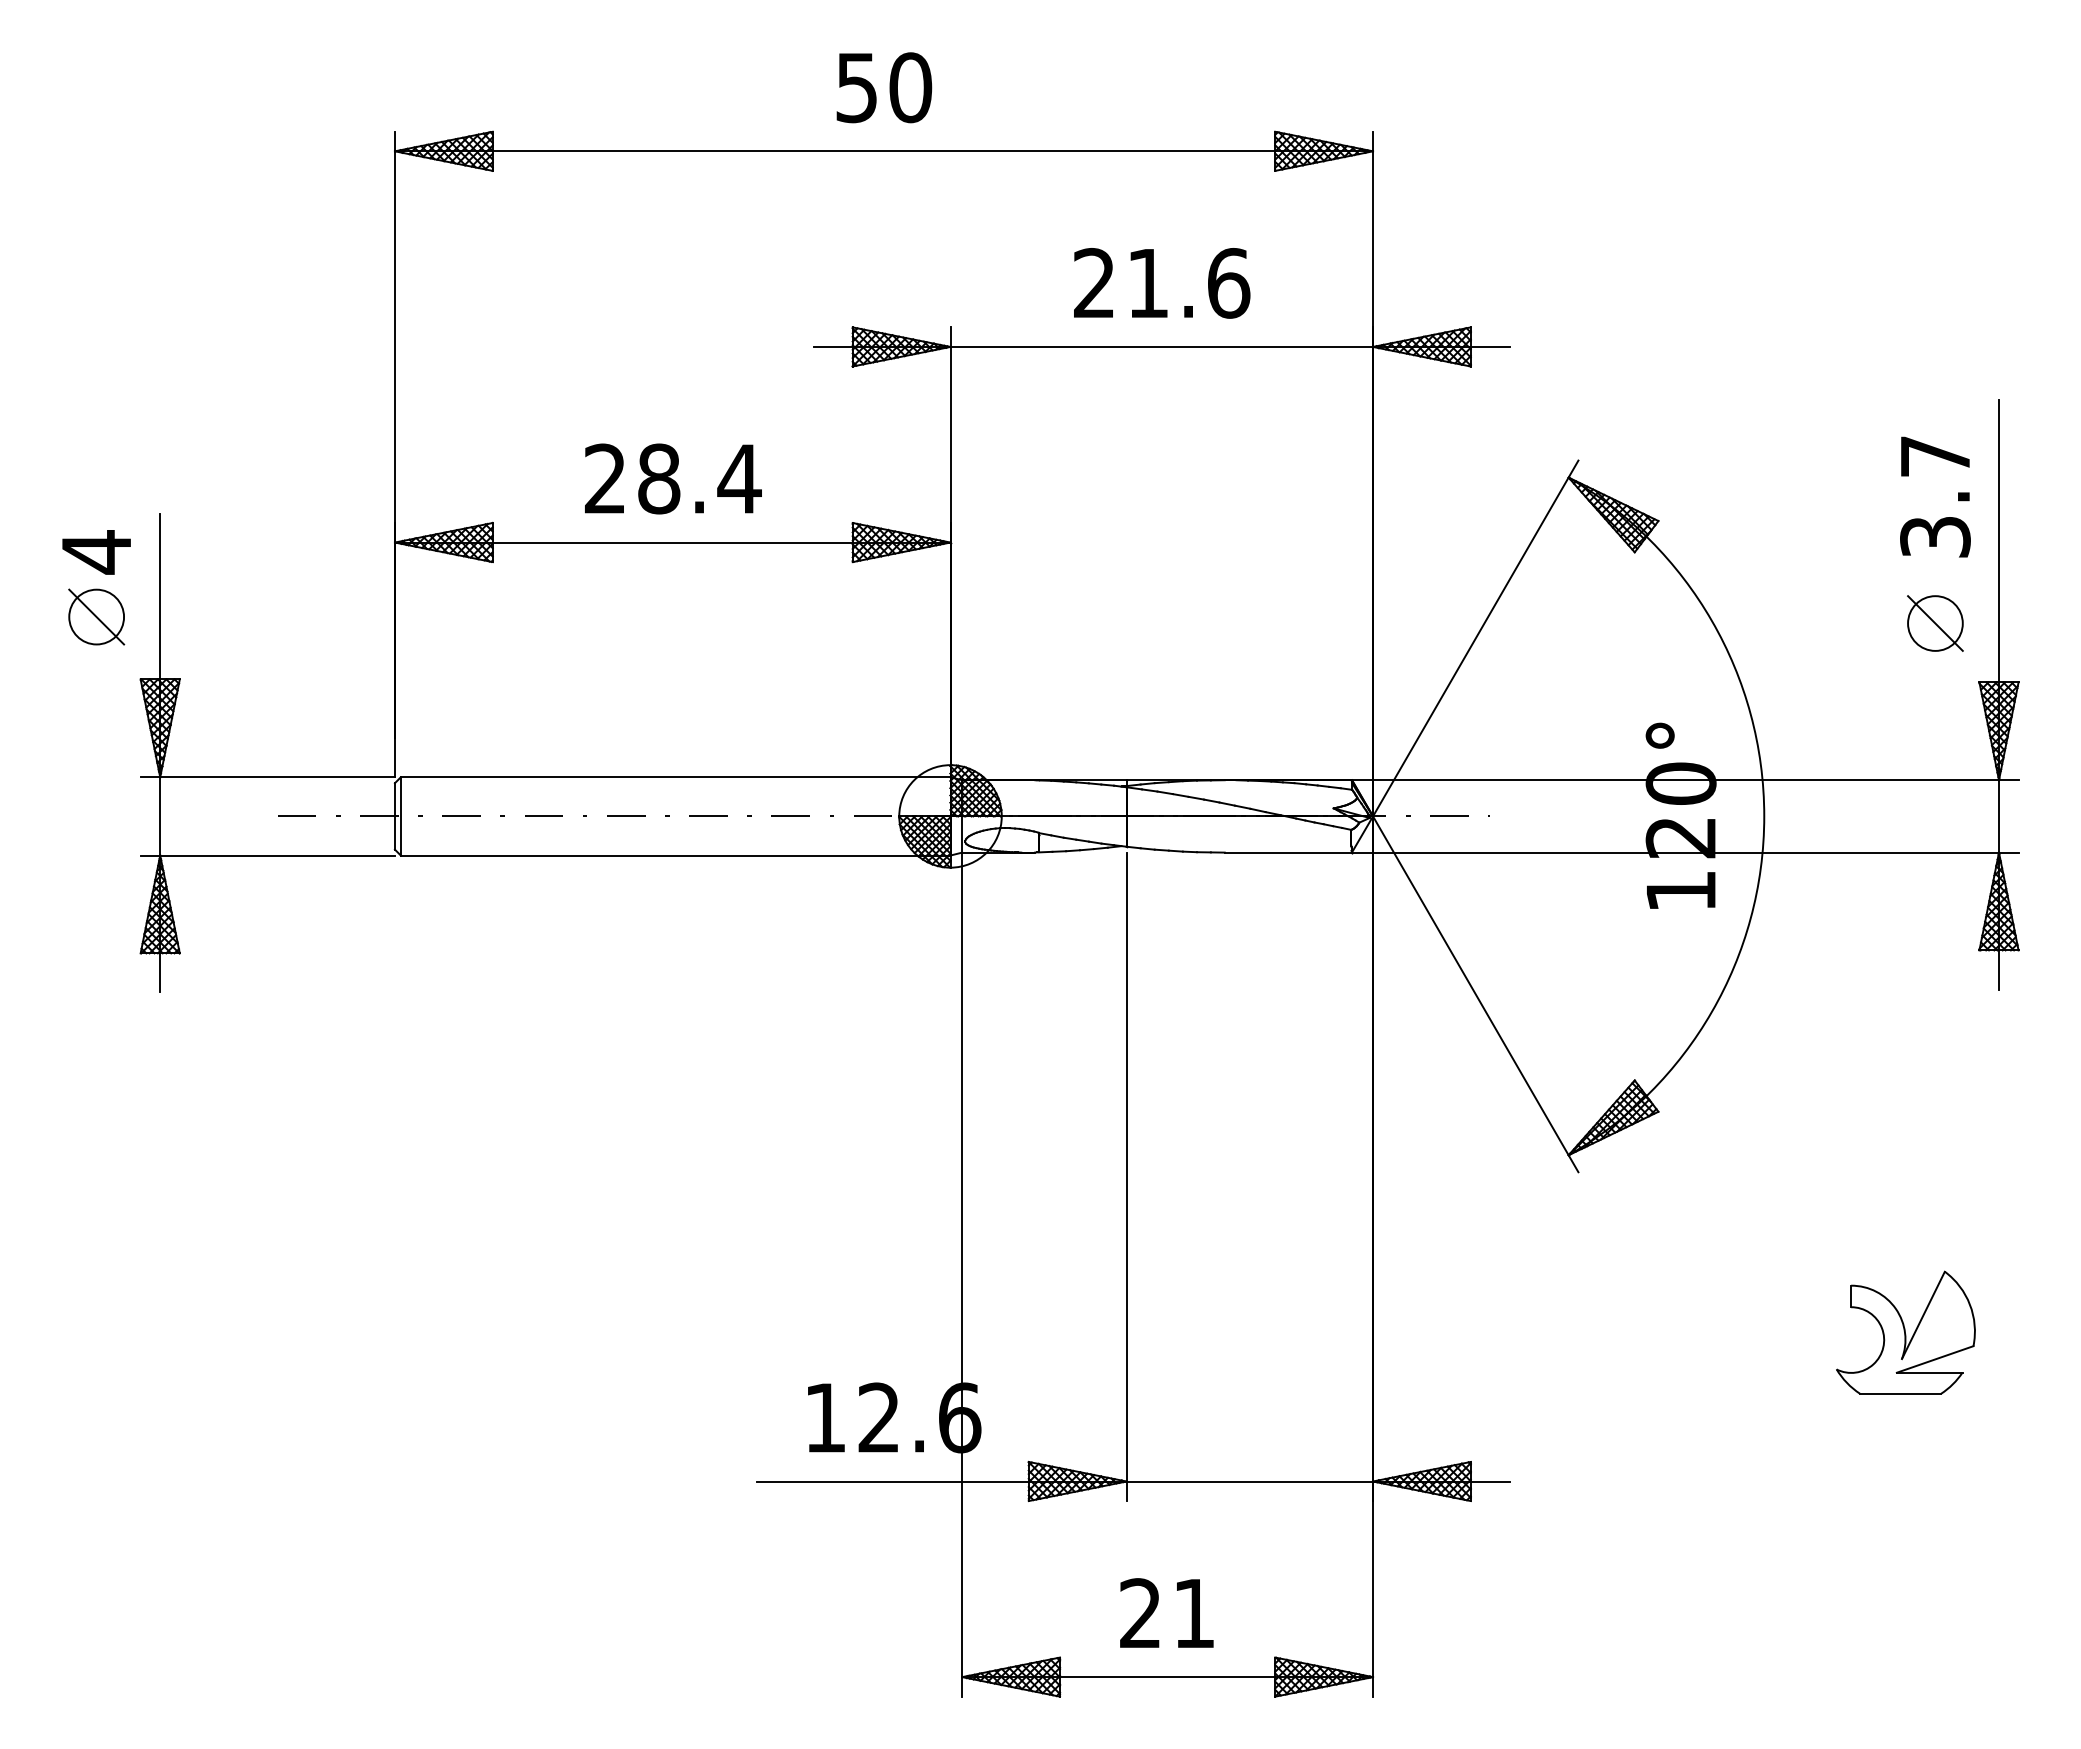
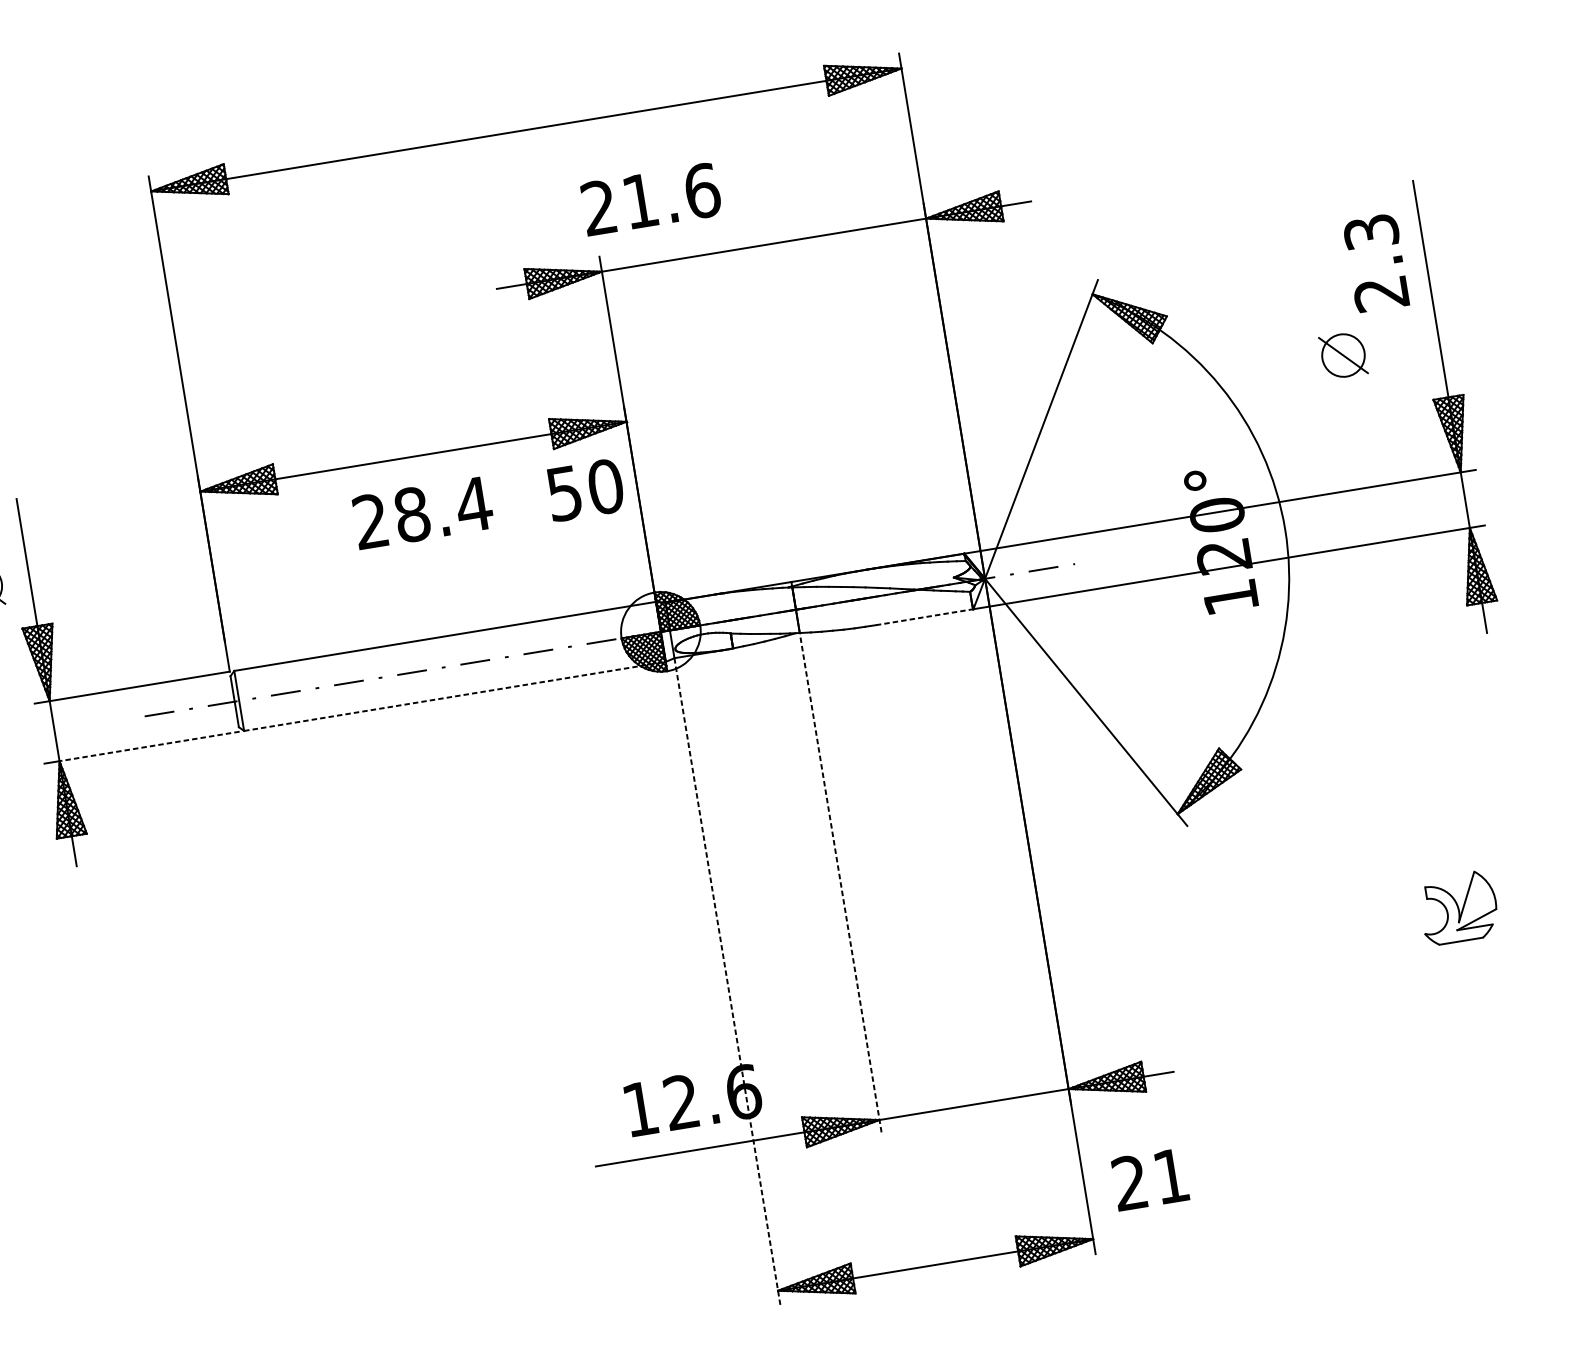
text: (884, 87) -> (585, 489), moved
text: (1162, 283) -> (651, 199), moved
text: (673, 478) -> (423, 512), moved
text: (1935, 496) -> (1376, 262), 3.7 -> 2.3
part: (1935, 623) -> (1343, 355), moved
line: (1288, 852) -> (924, 617), solid -> dashed
line: (277, 855) -> (149, 746), solid -> dashed
line: (675, 855) -> (454, 696), solid -> dashed
line: (1126, 1177) -> (841, 886), solid -> dashed
line: (962, 1275) -> (727, 982), solid -> dashed
part: (1905, 1332) -> (1458, 907), size x0.7
text: (1166, 1612) -> (1149, 1178), moved

